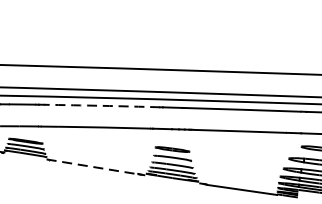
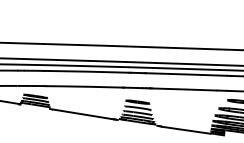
arc: (101, 105) -> (88, 71), dashed -> solid
line: (93, 167) -> (82, 114), dashed -> solid

